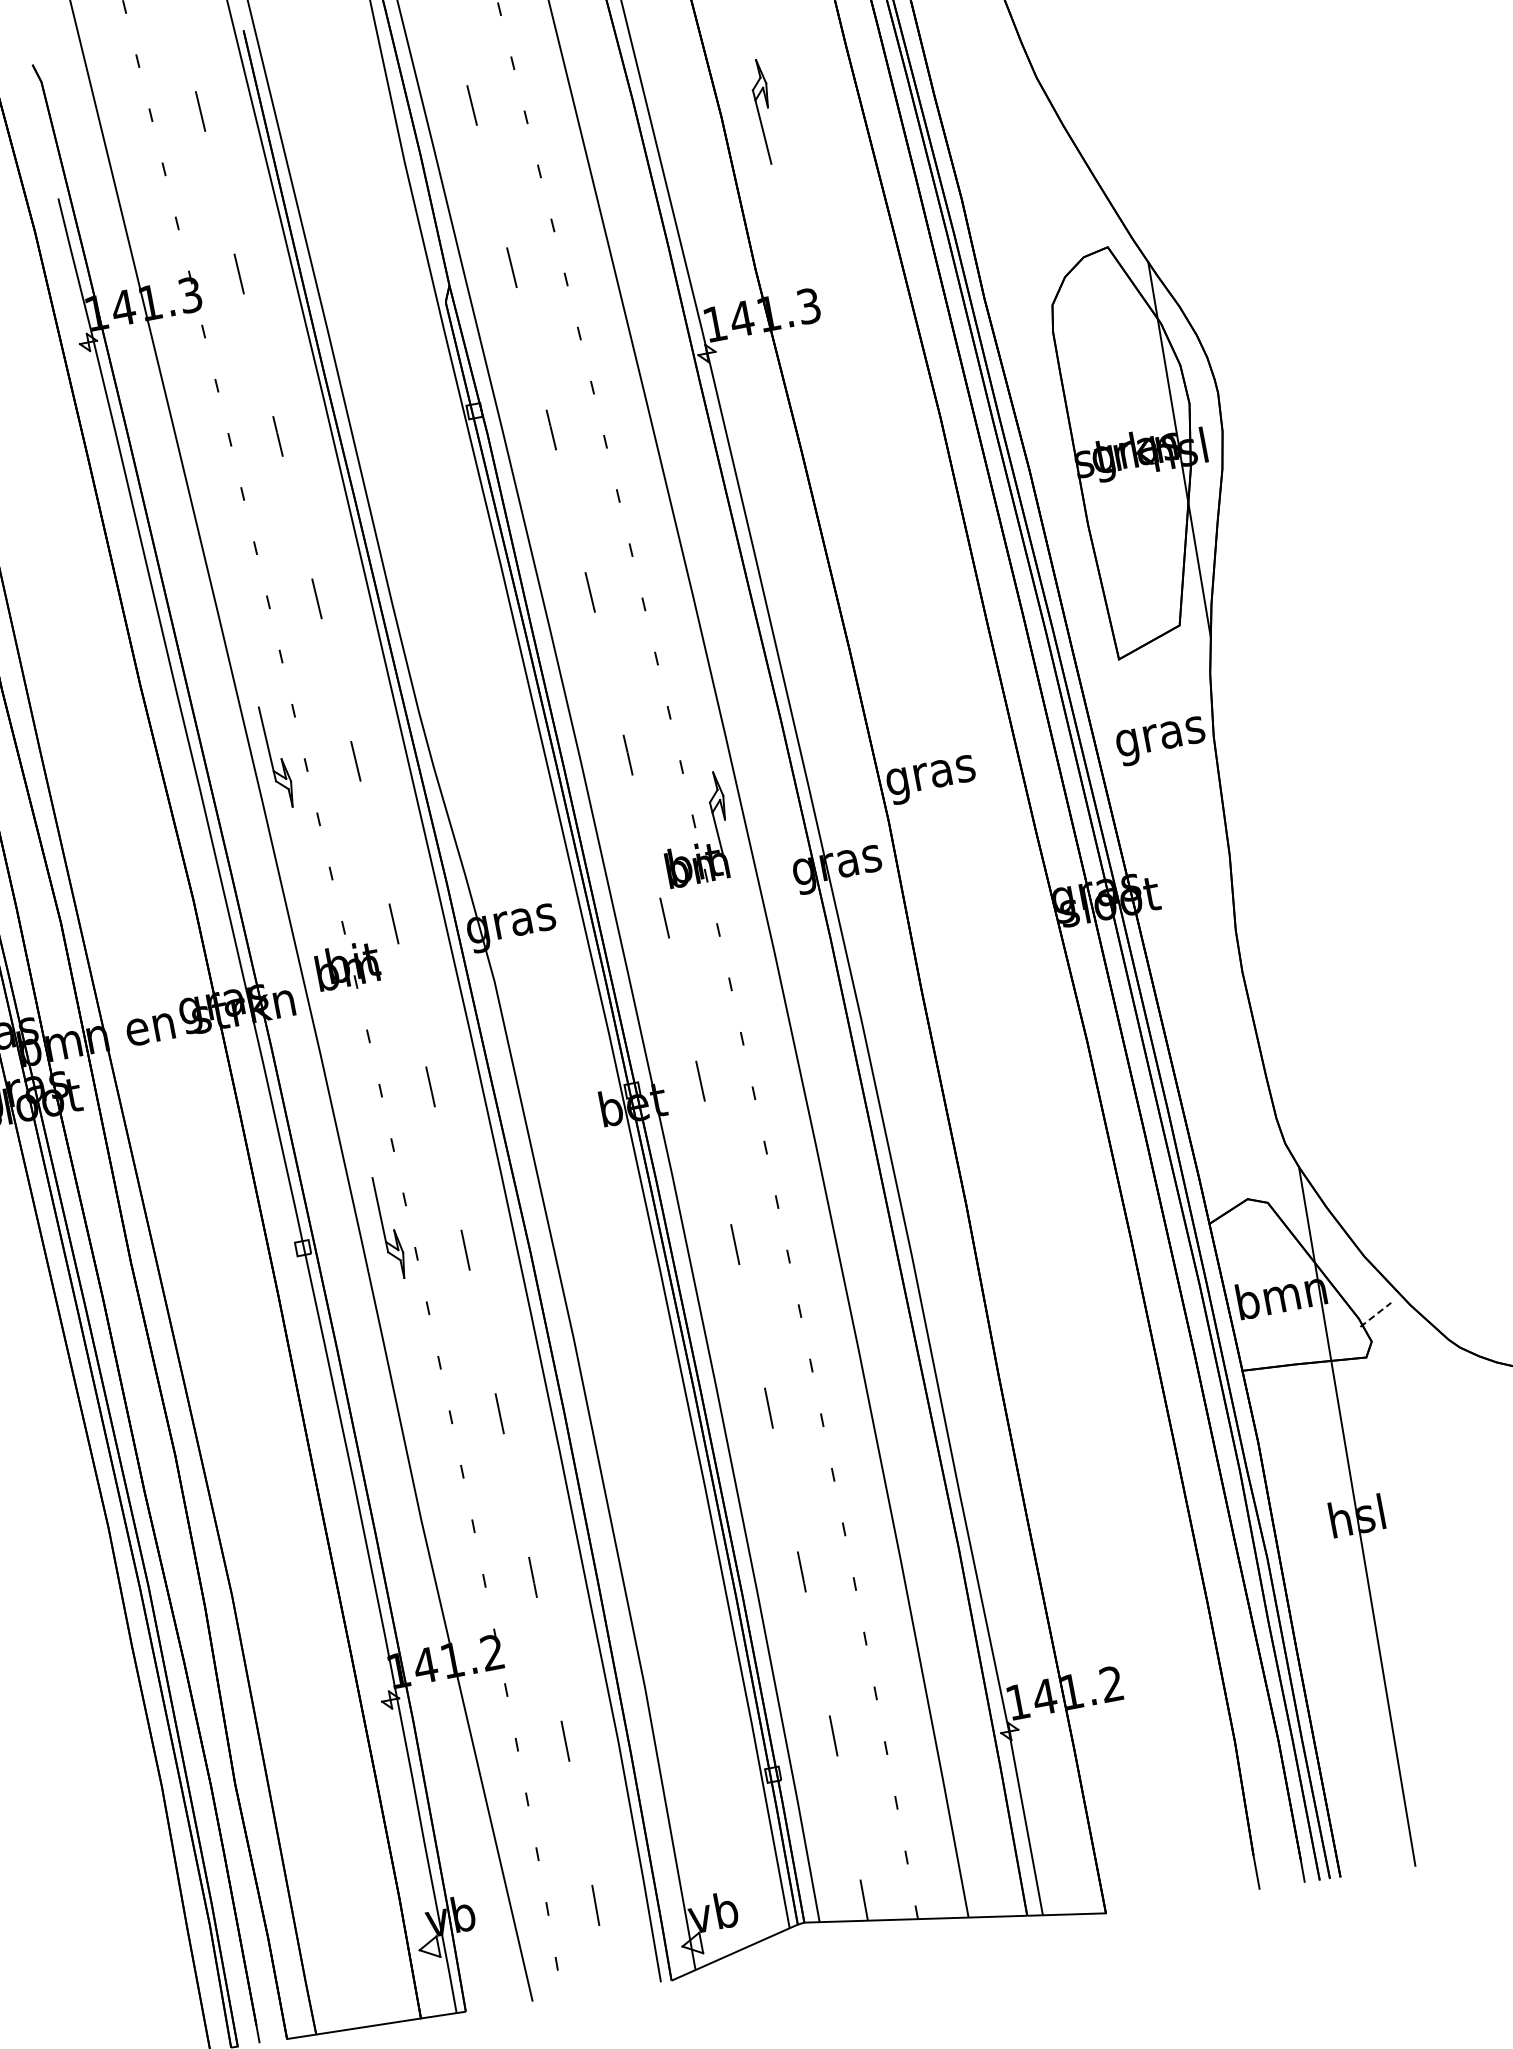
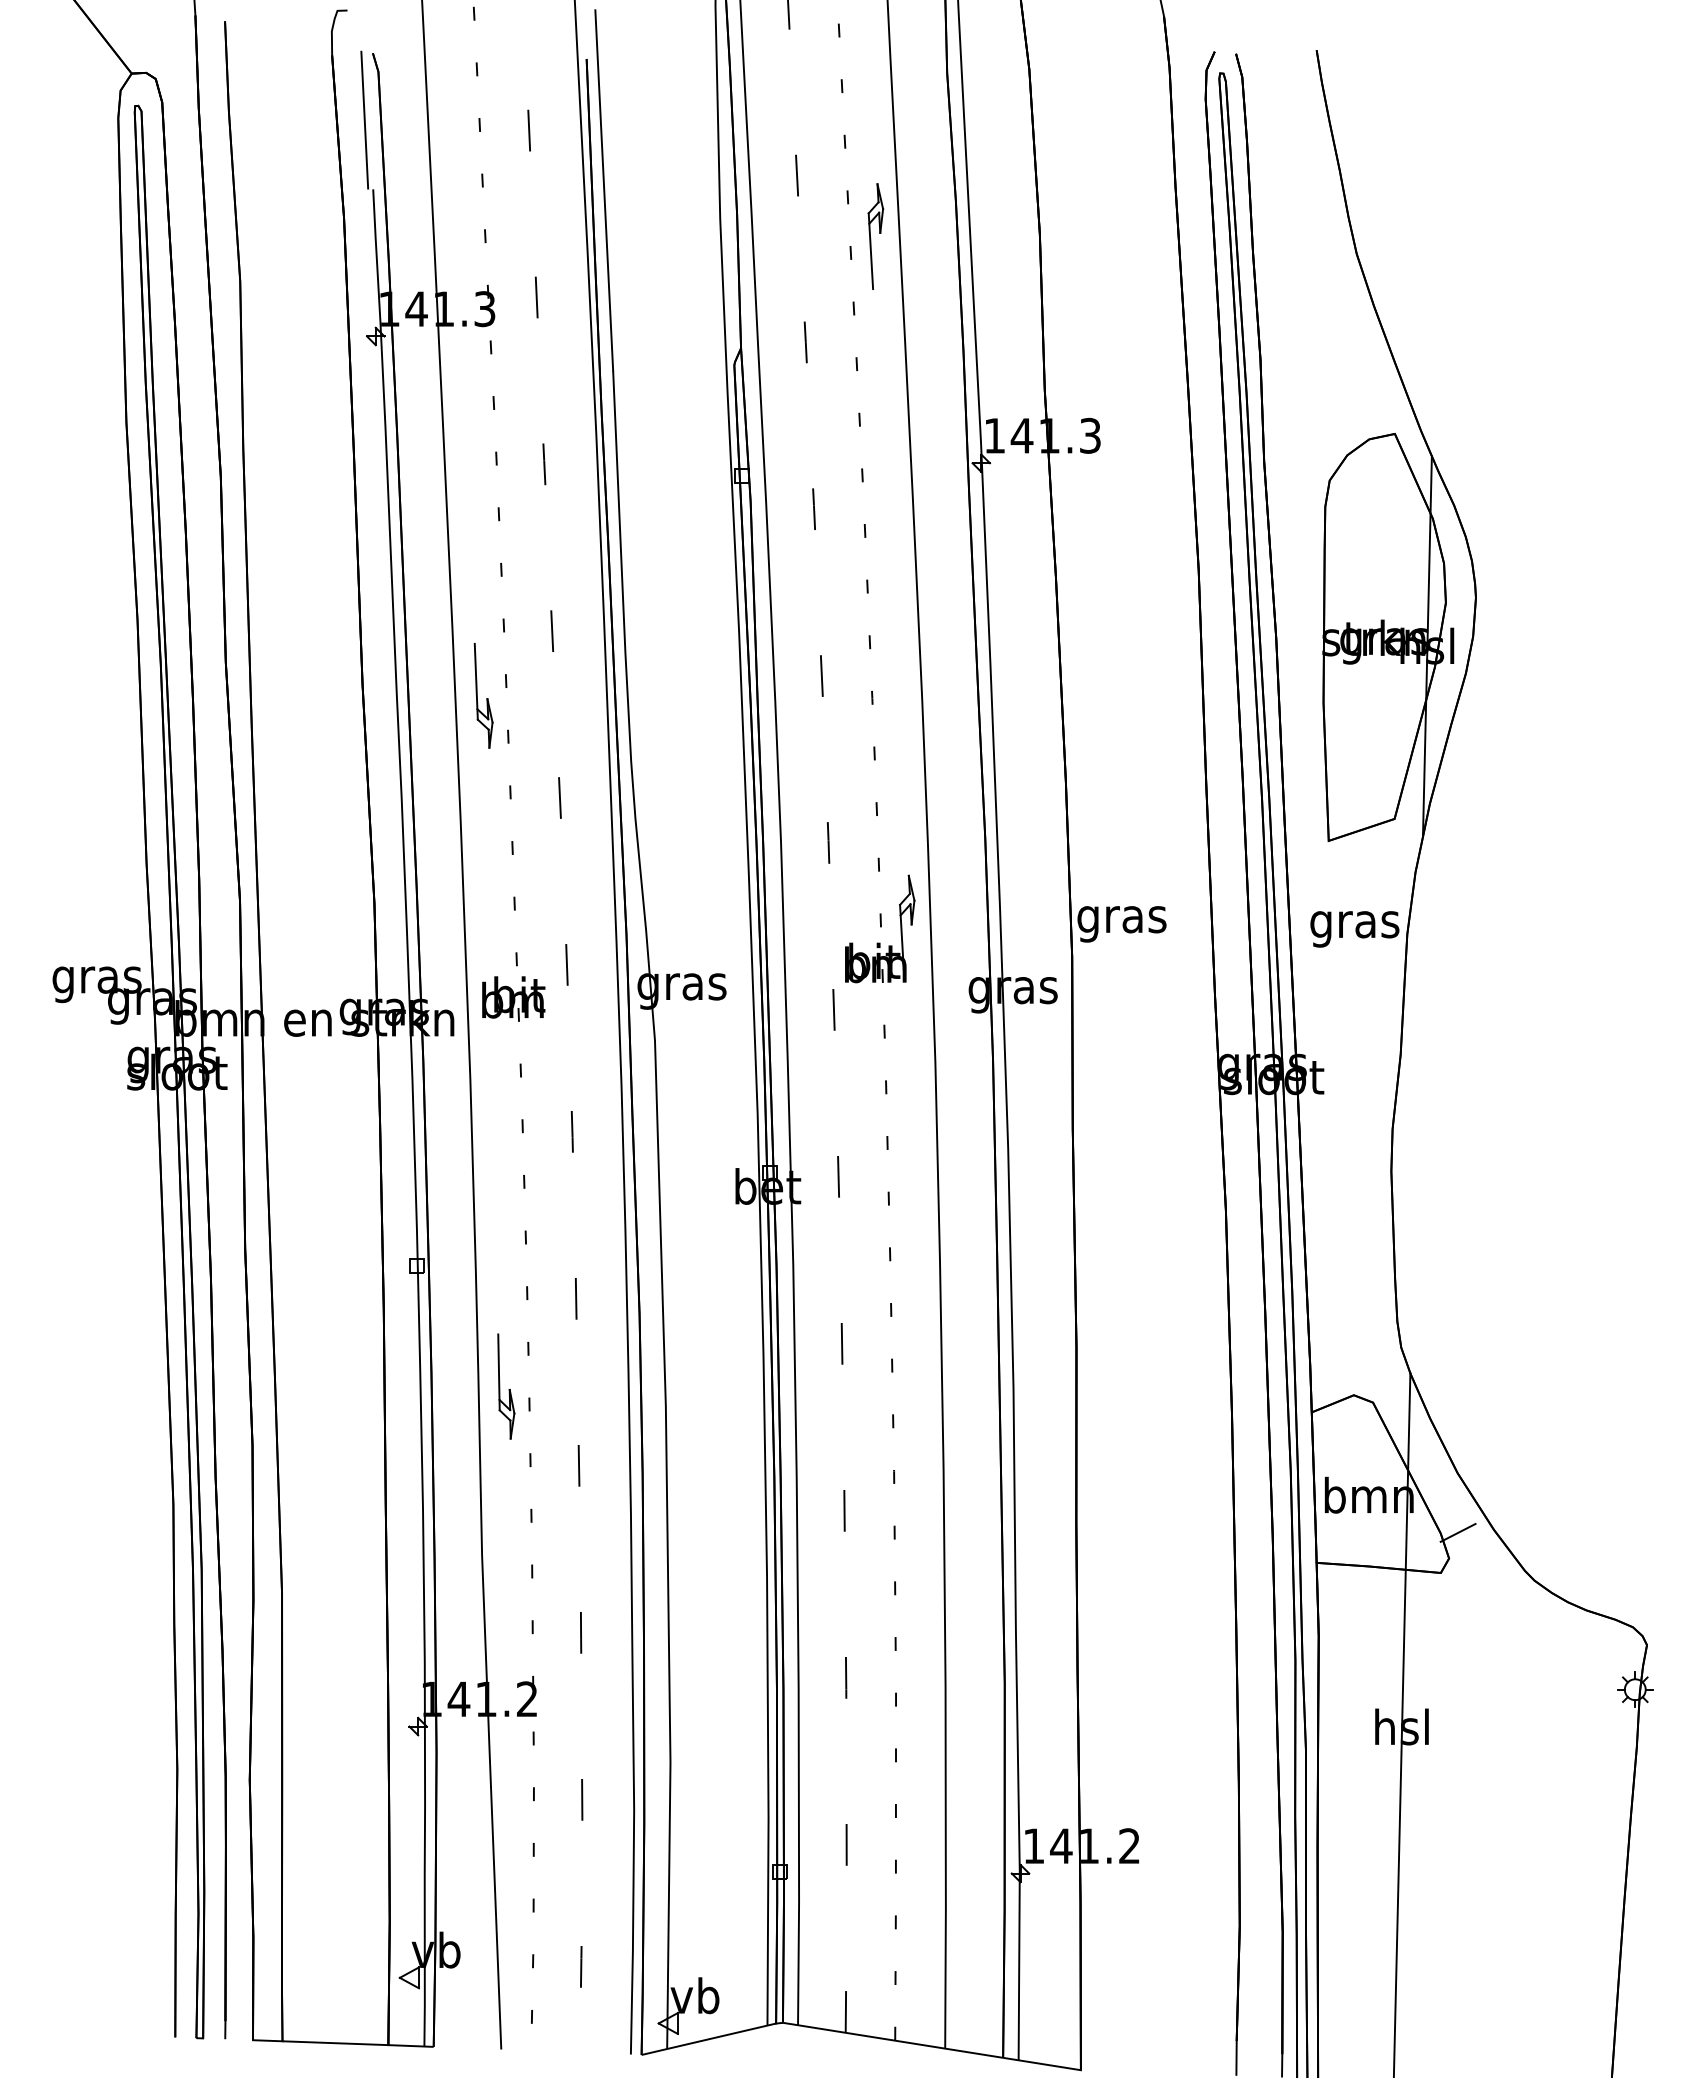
part: (763, 111) -> (875, 236), moved
line: (36, 131) -> (364, 119), added
part: (277, 756) -> (483, 695), moved
part: (390, 1227) -> (506, 1386), moved
line: (1376, 1314) -> (1458, 1532), dashed -> solid

